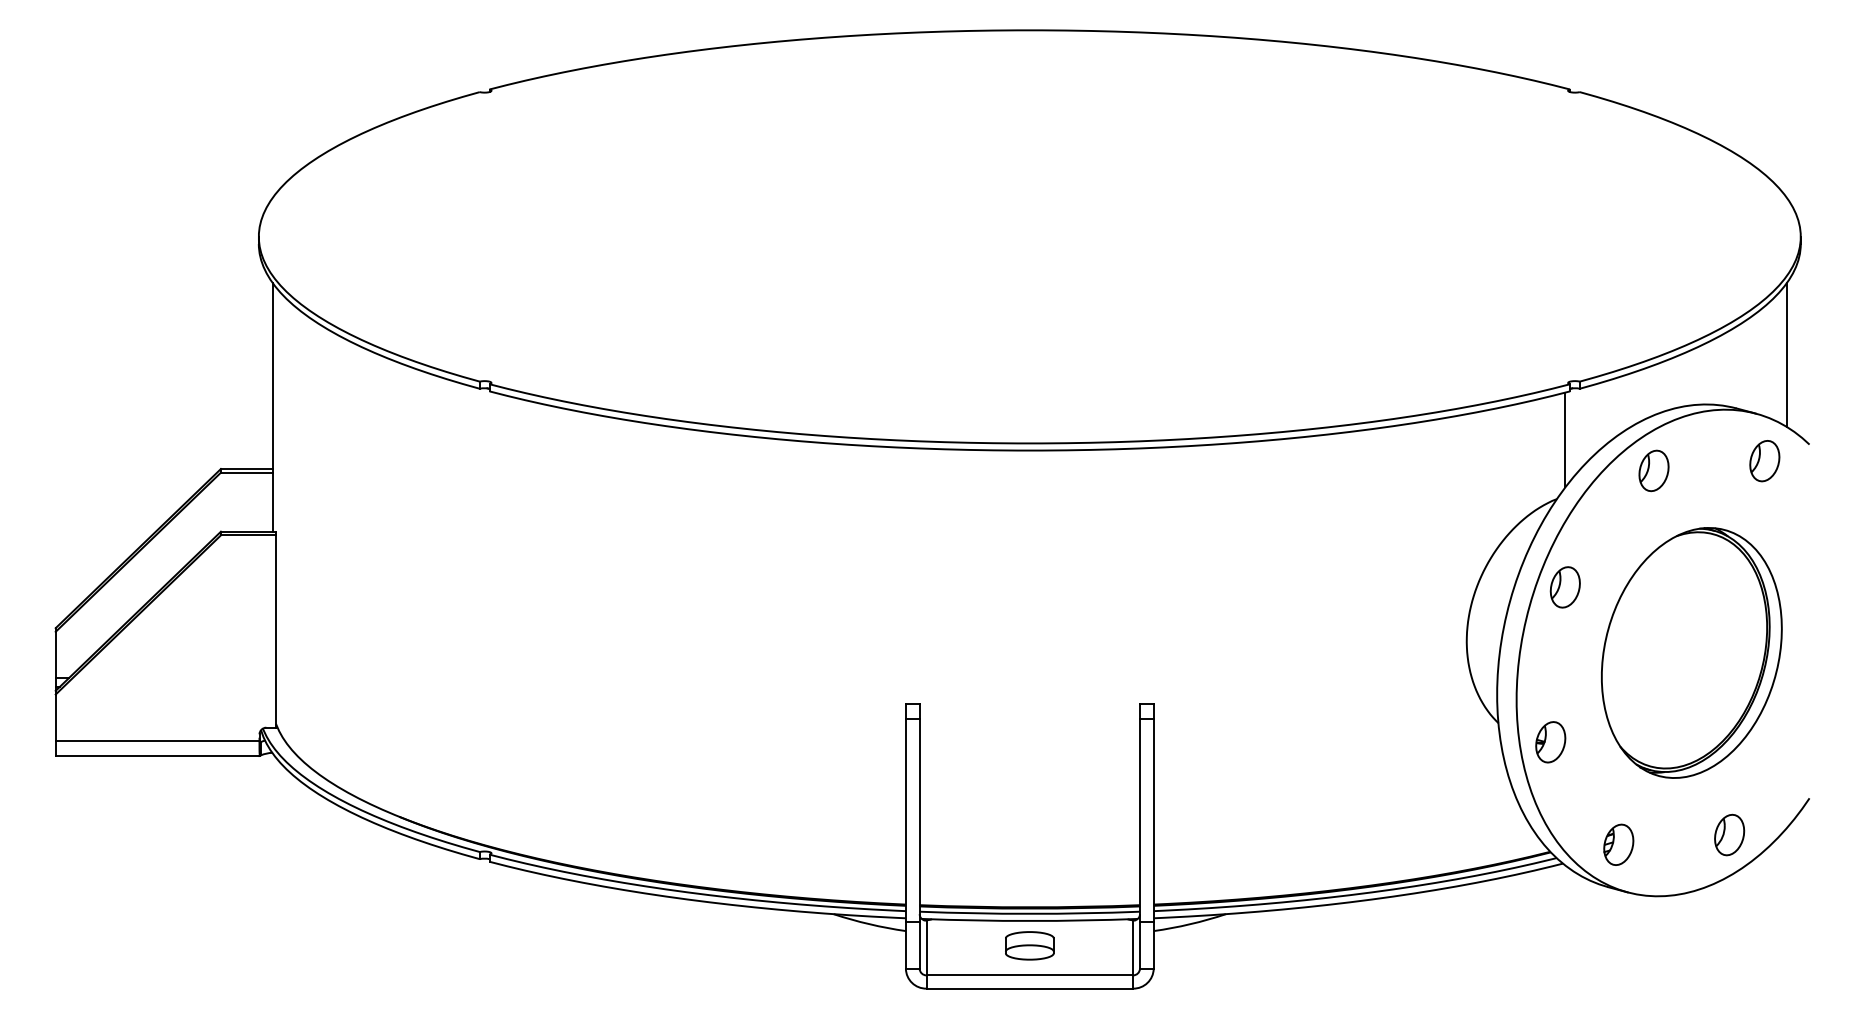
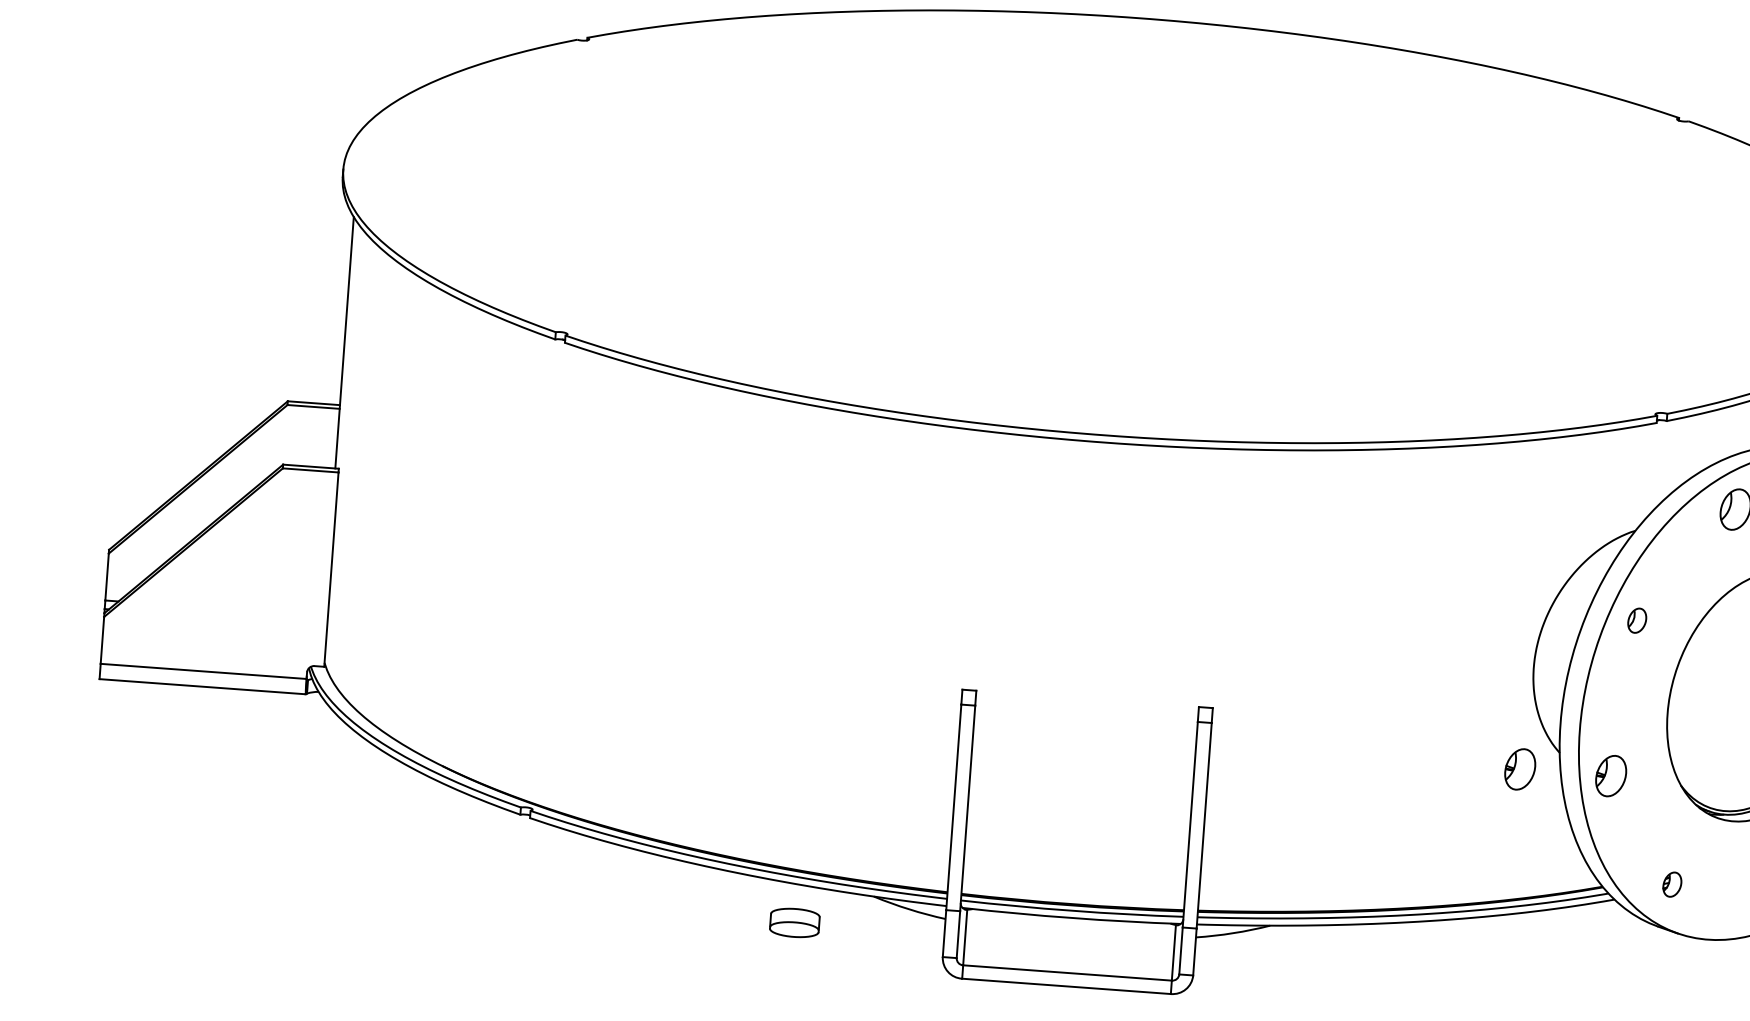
line: (1565, 439) -> (1648, 471), removed
part: (1564, 587) -> (1636, 620), size x0.6
part: (1460, 742) -> (1519, 769), added
part: (1618, 844) -> (1672, 884), size x0.6
part: (1029, 945) -> (794, 922), moved

